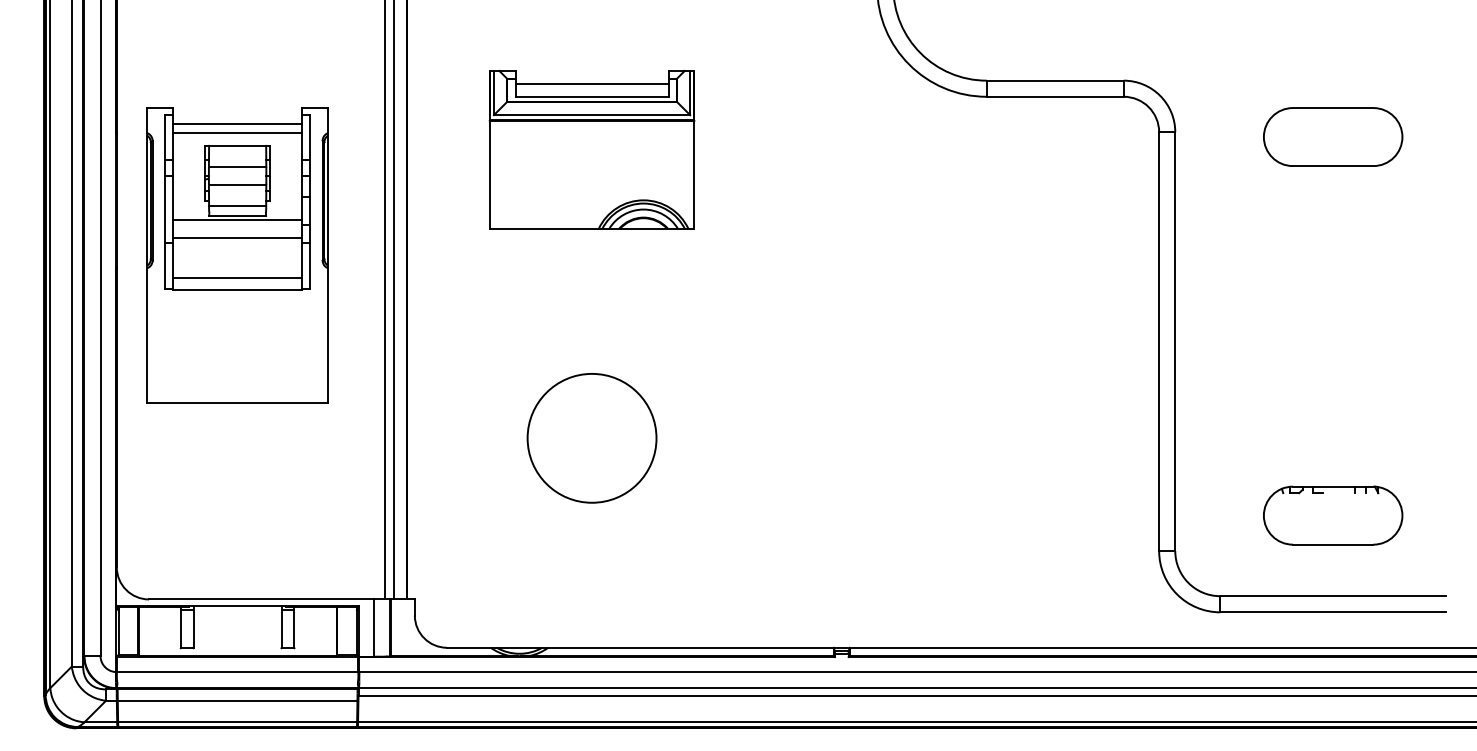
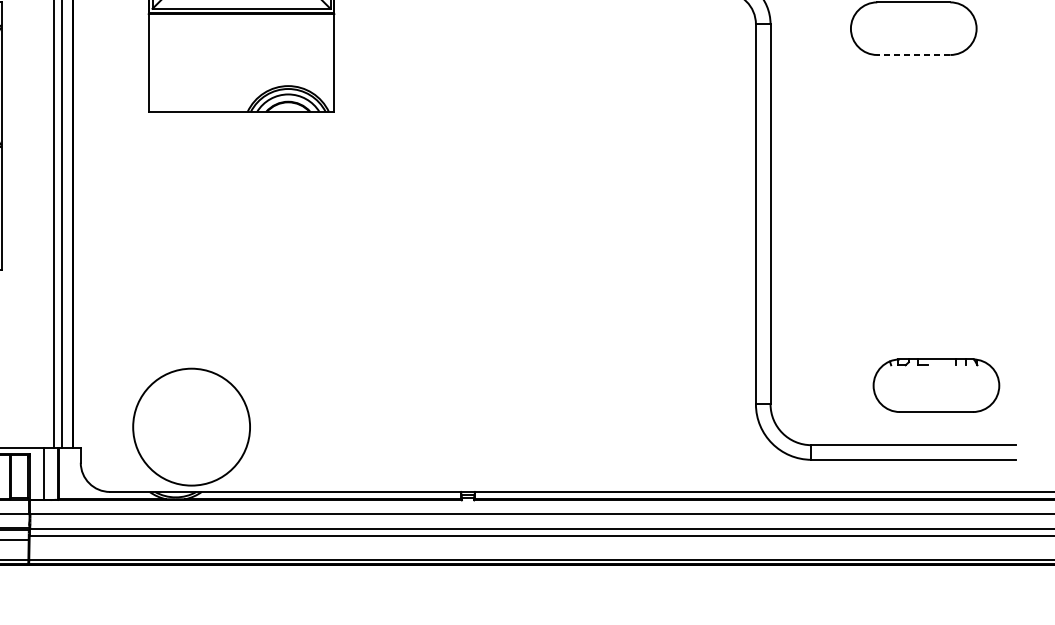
line: (1332, 166) -> (913, 55), solid -> dashed
circle: (591, 438) -> (191, 427), moved
part: (1333, 515) -> (936, 385), moved

